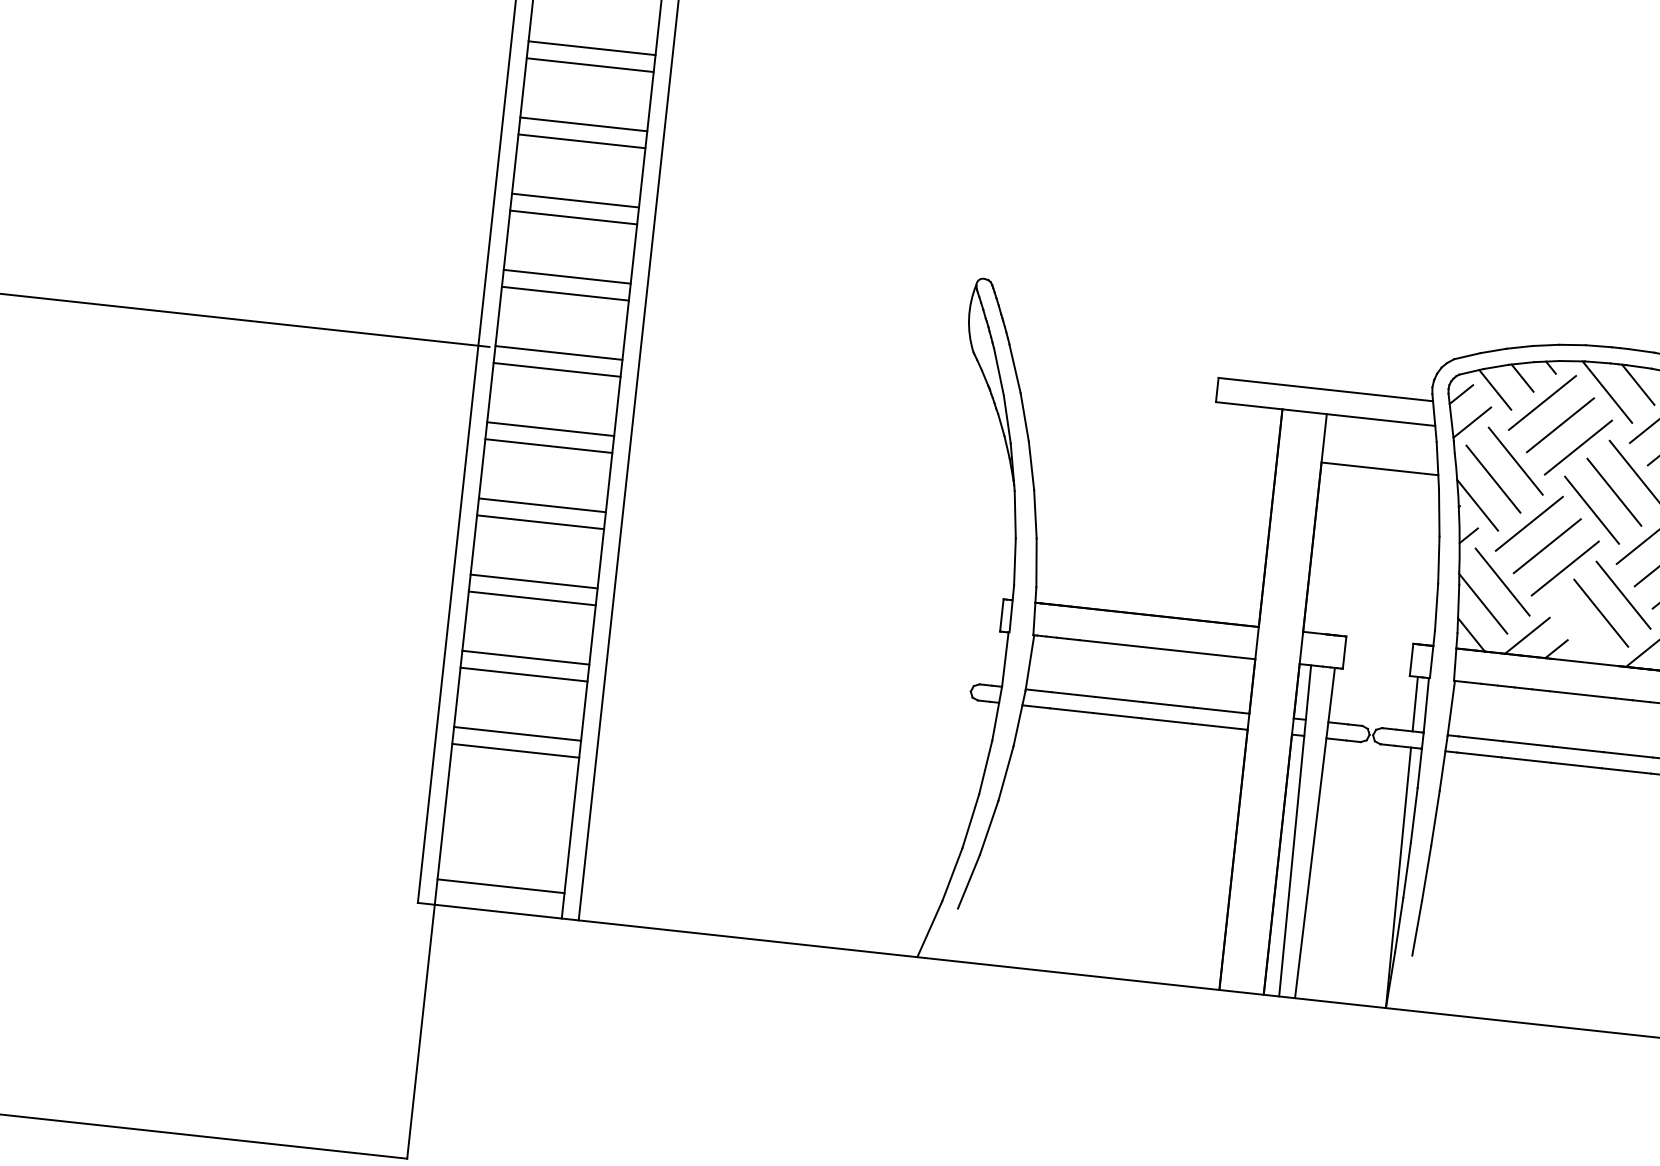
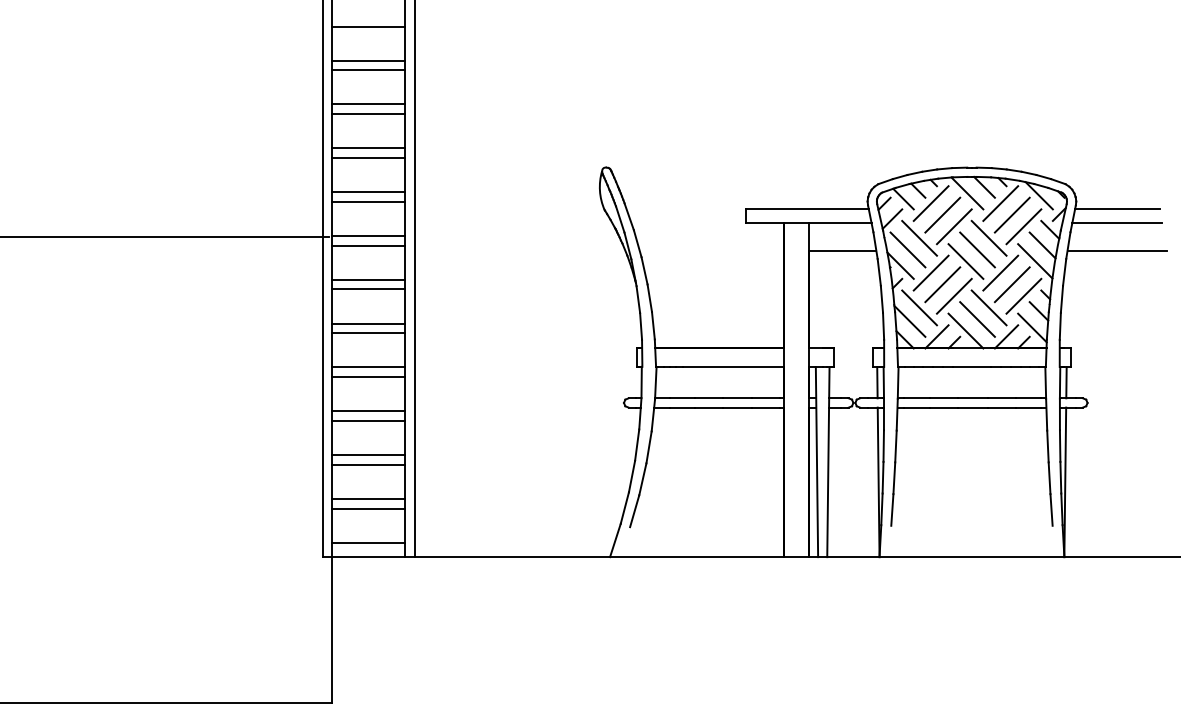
line: (1578, 630) -> (965, 330), added
line: (508, 809) -> (368, 498), added
line: (506, 826) -> (368, 508), added

